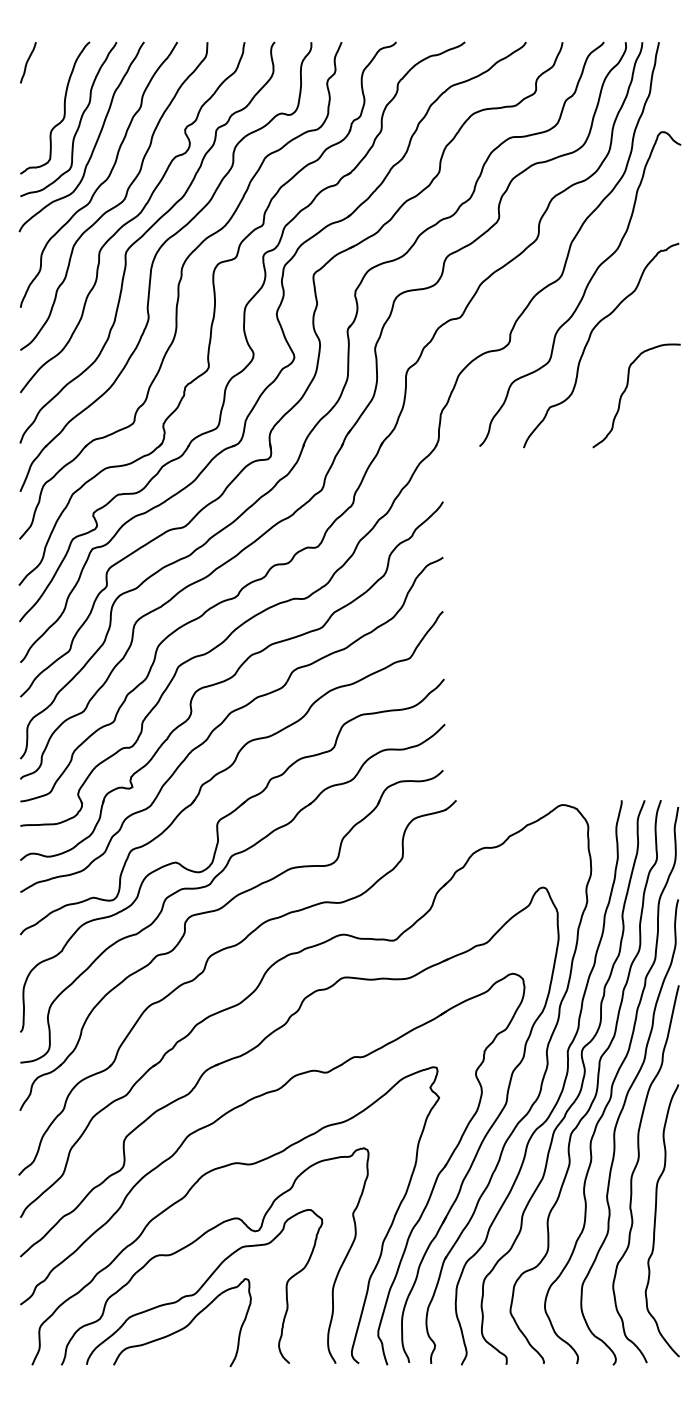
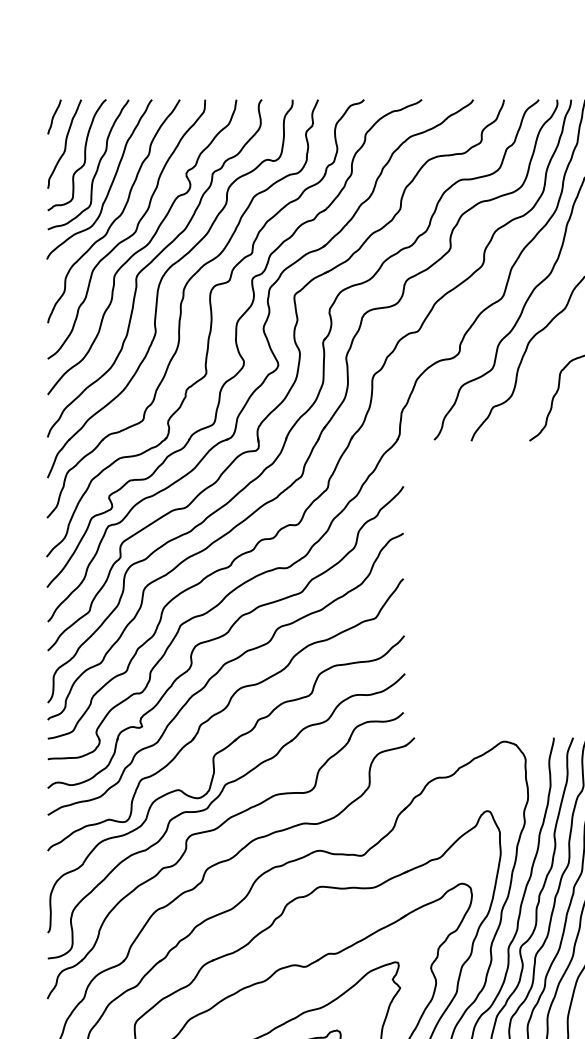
curve: (40, 94) -> (64, 143), added

